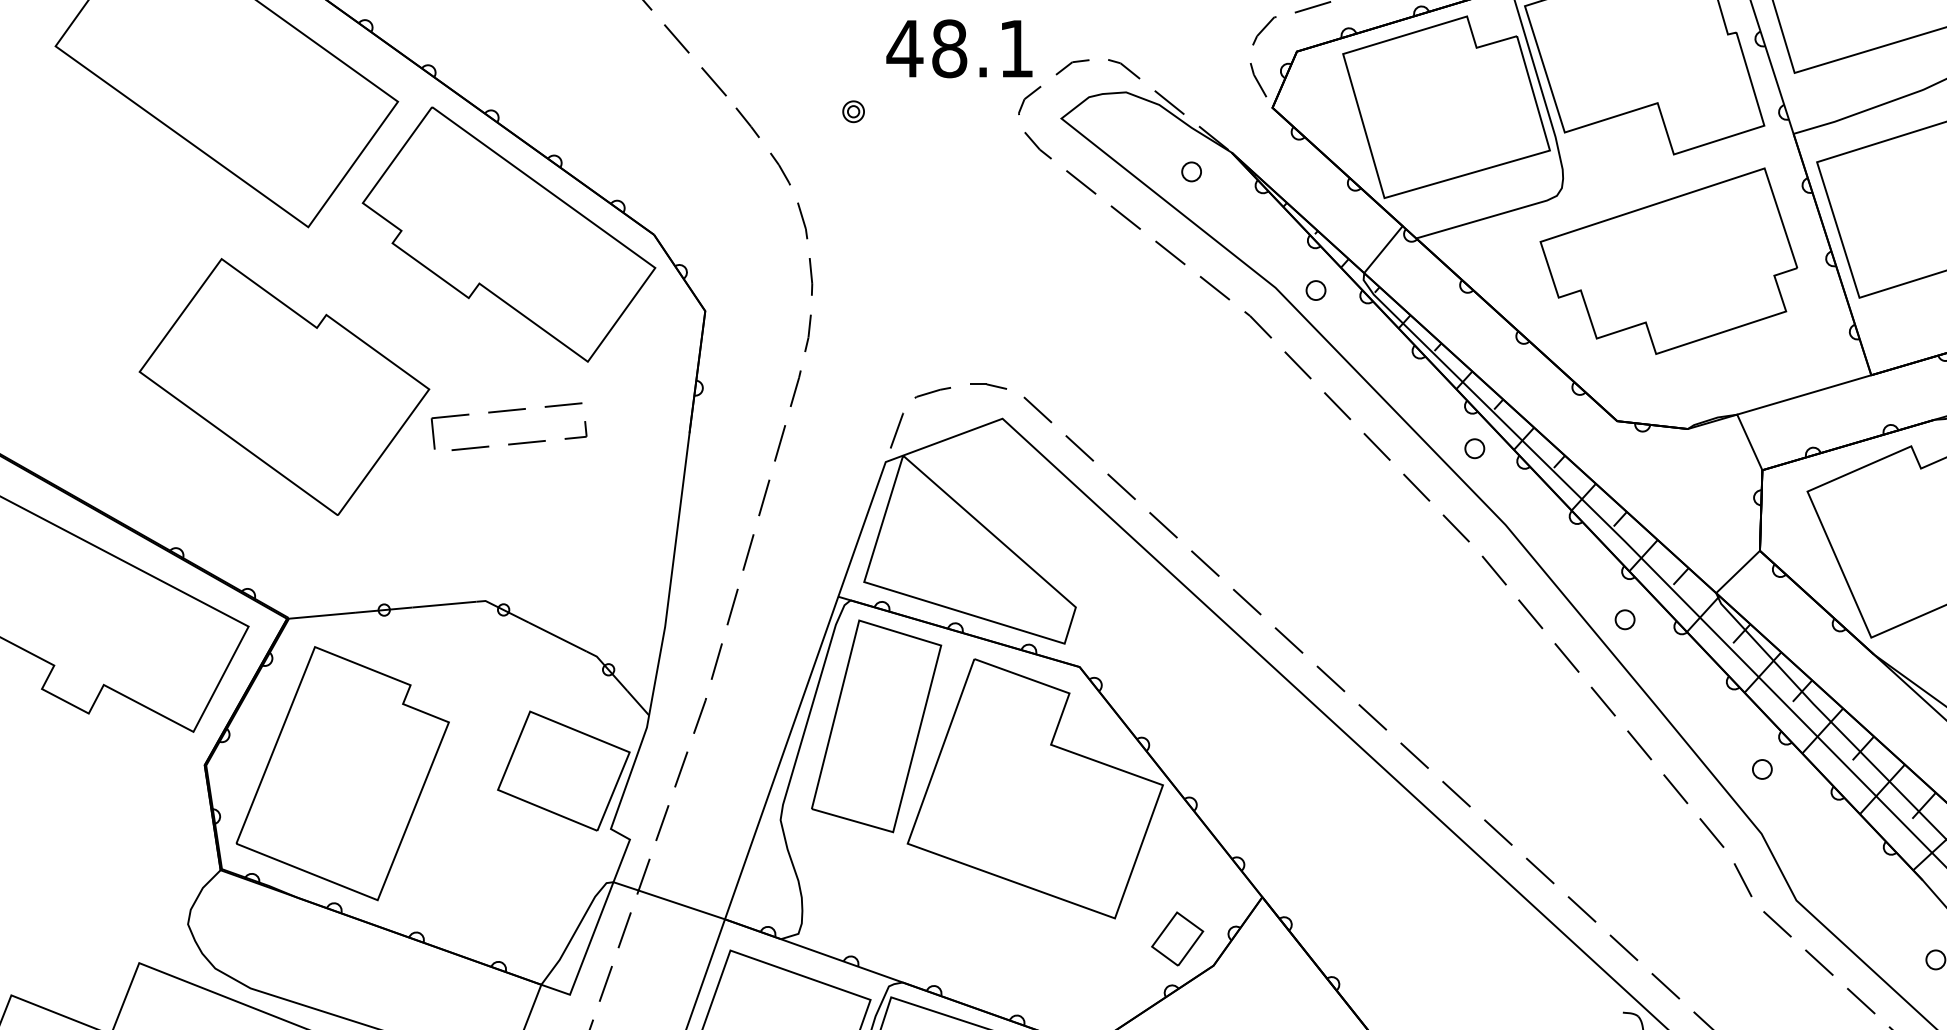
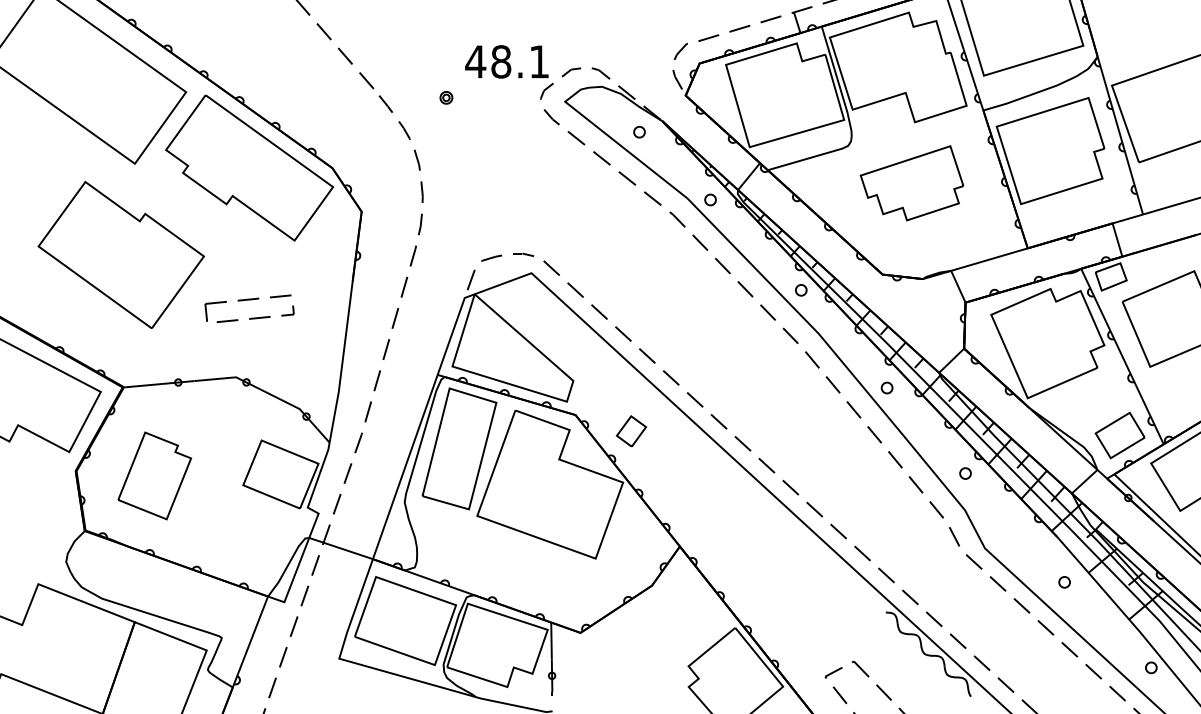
part: (1667, 261) -> (911, 183), size x0.7
part: (508, 412) -> (249, 300), moved
part: (342, 772) -> (154, 475), size x0.6
part: (1177, 939) -> (631, 431), moved

